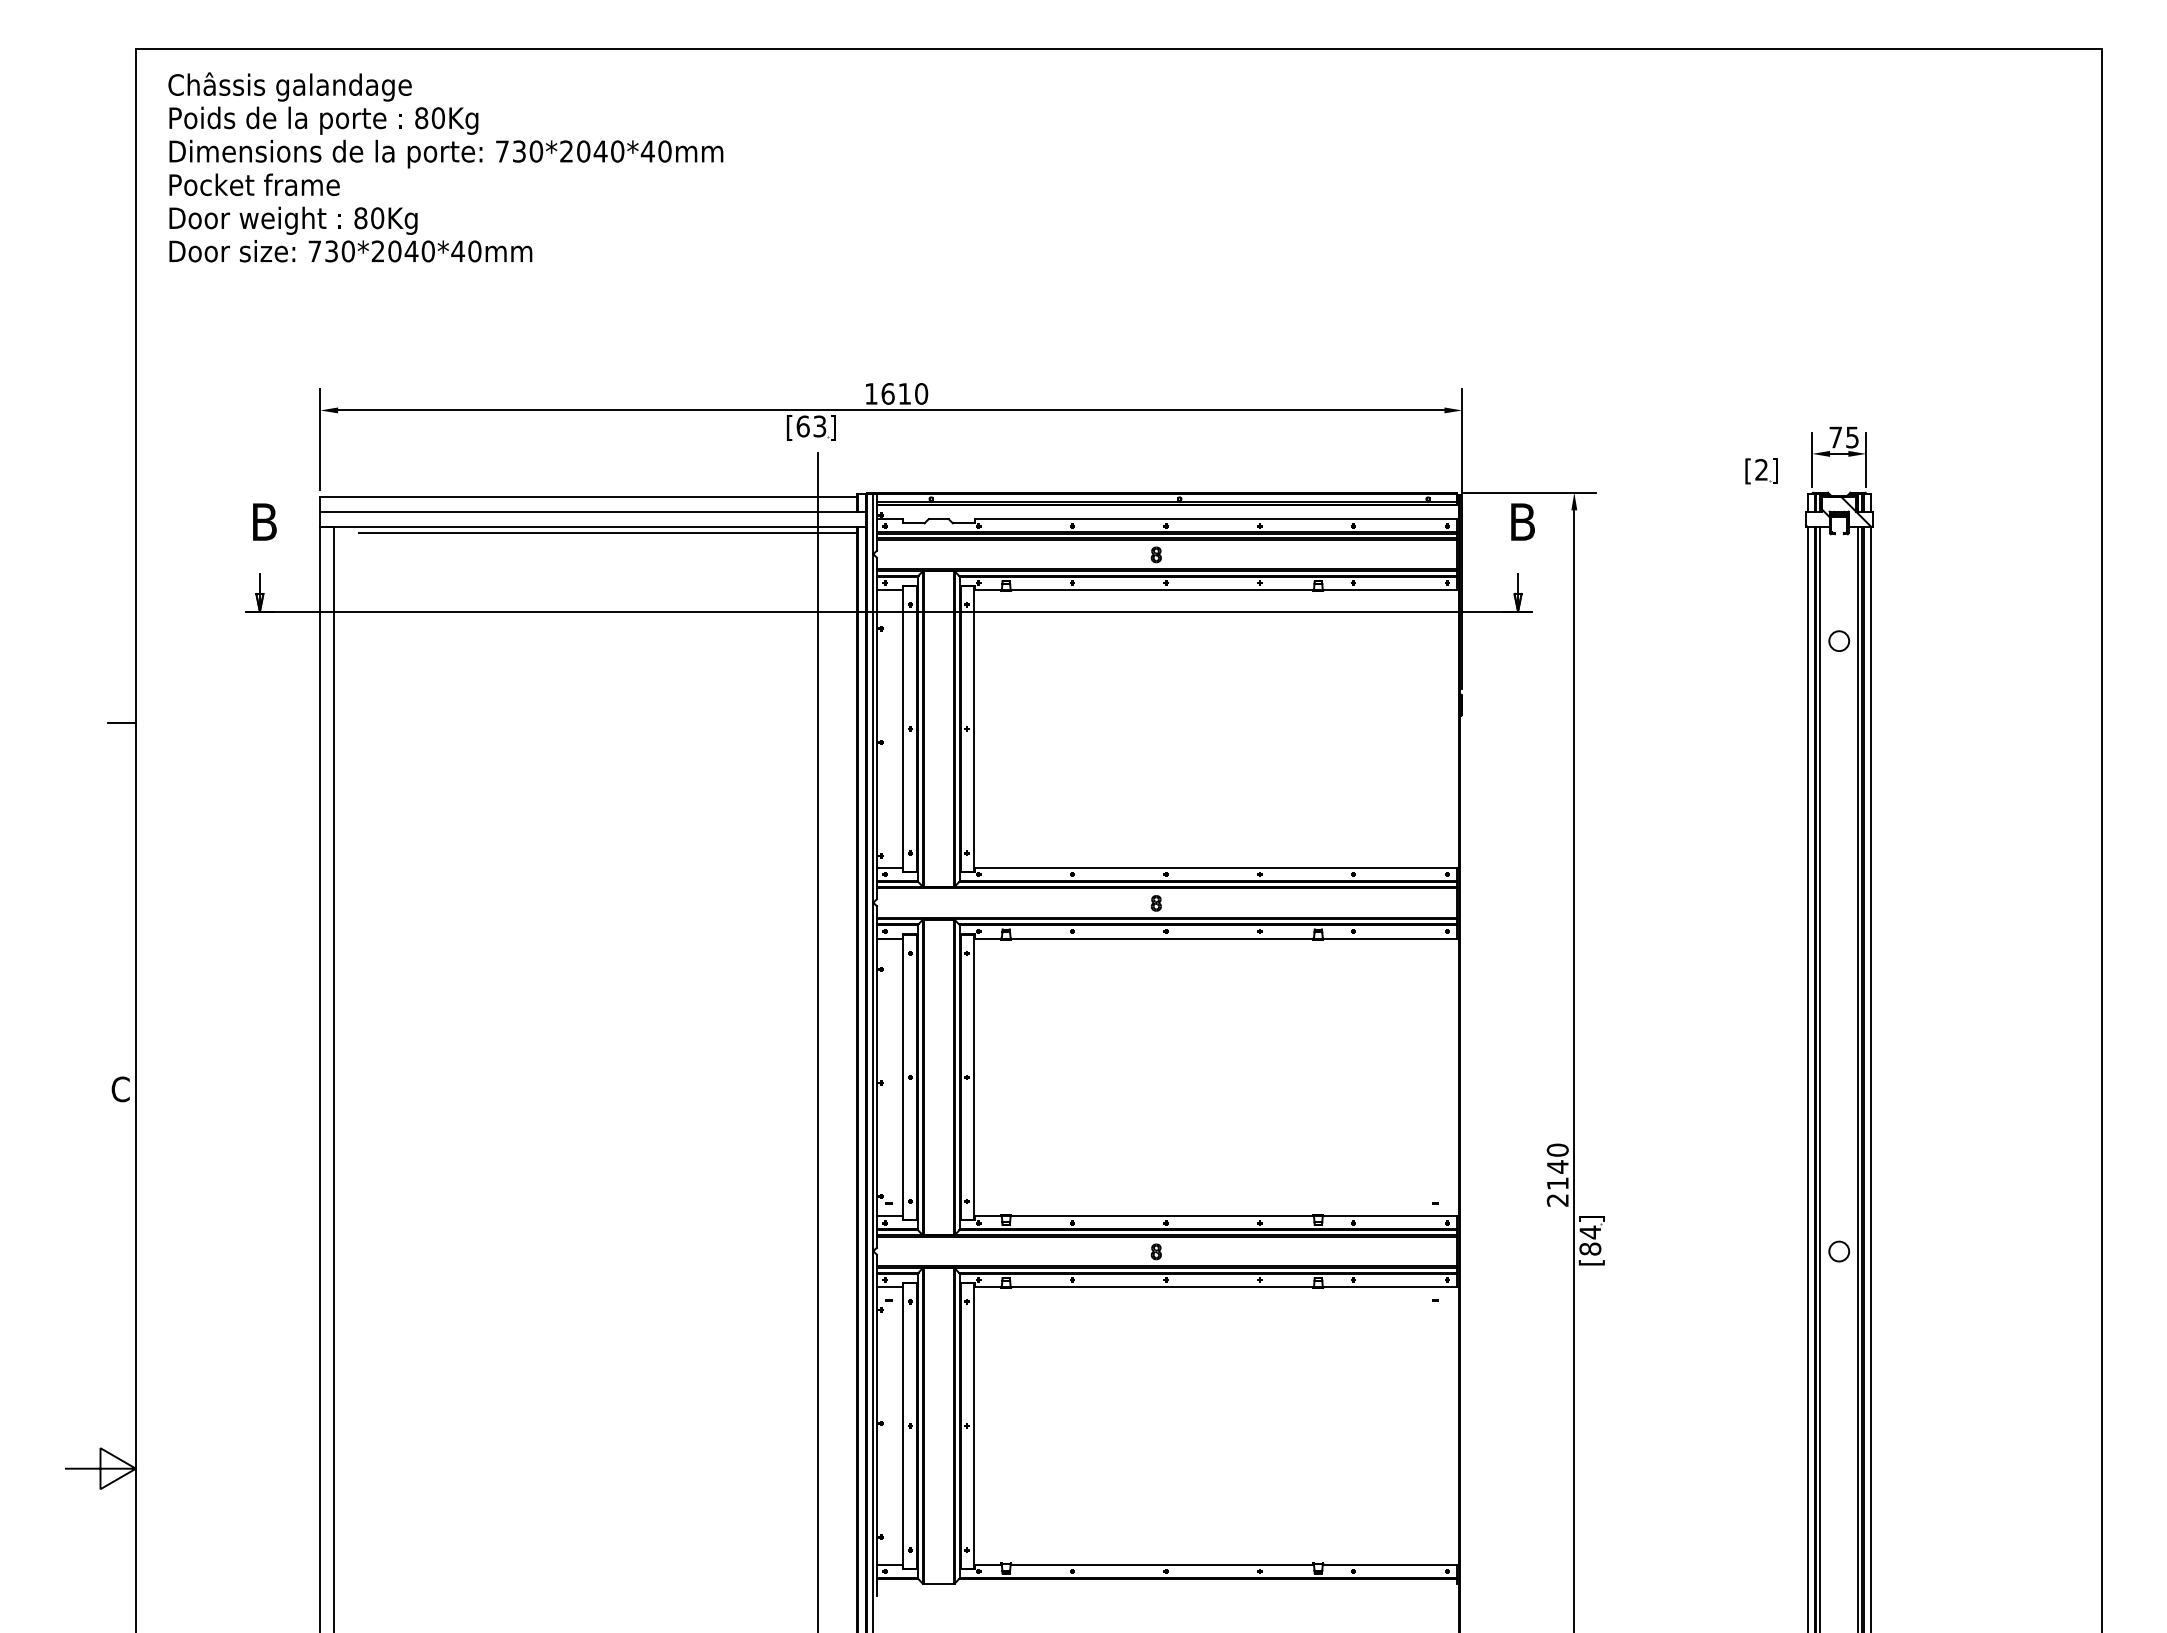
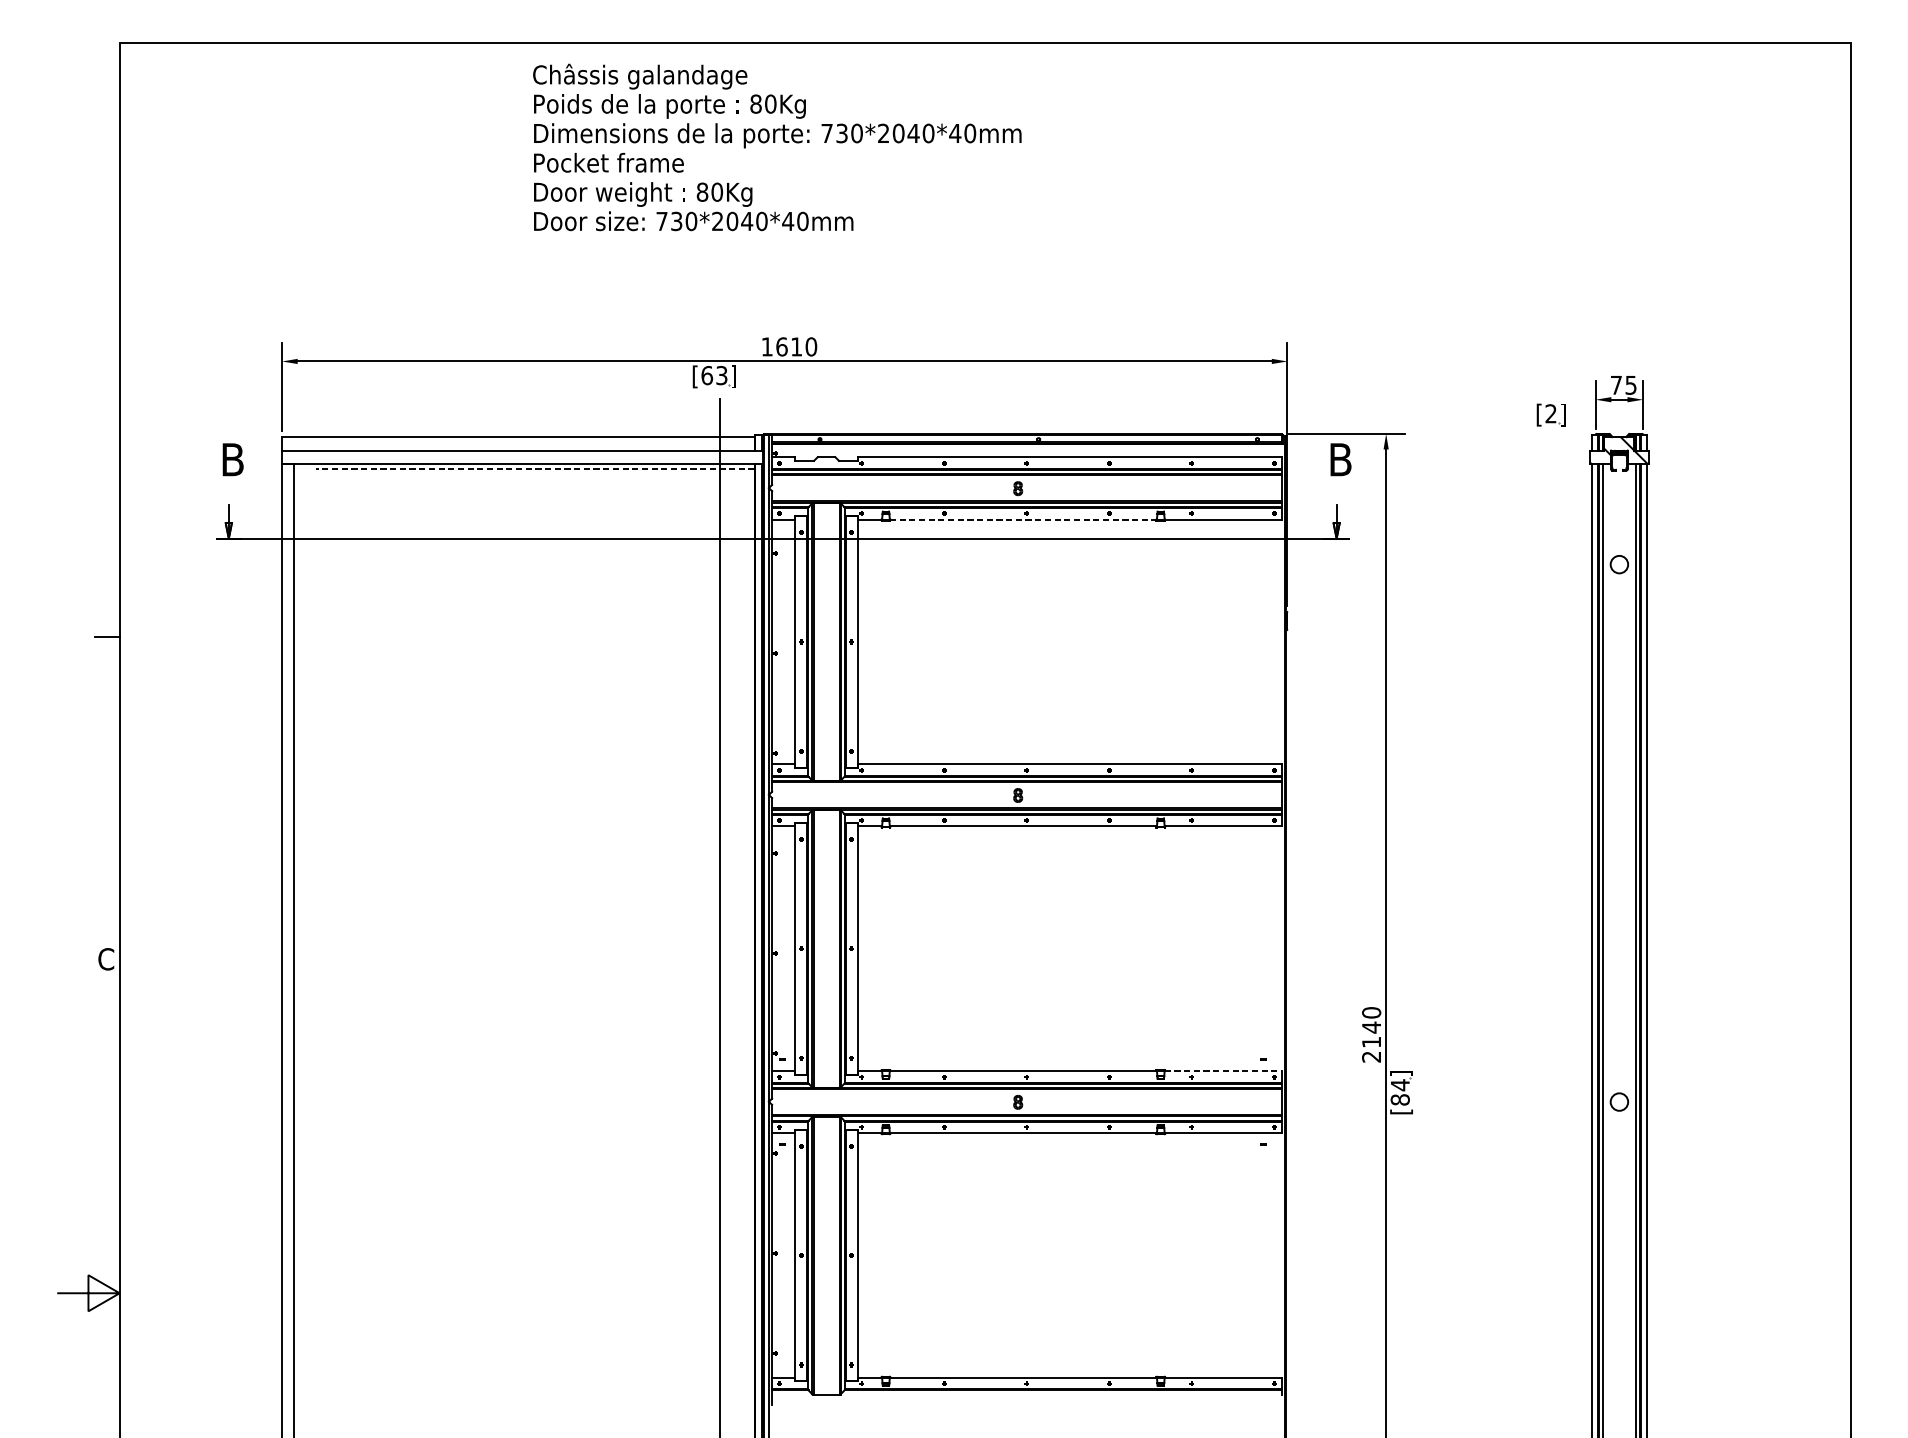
text: (445, 167) -> (777, 147), moved
line: (607, 533) -> (534, 469), solid -> dashed
line: (1162, 590) -> (1023, 520), solid -> dashed
line: (1389, 1216) -> (1223, 1071), solid -> dashed

